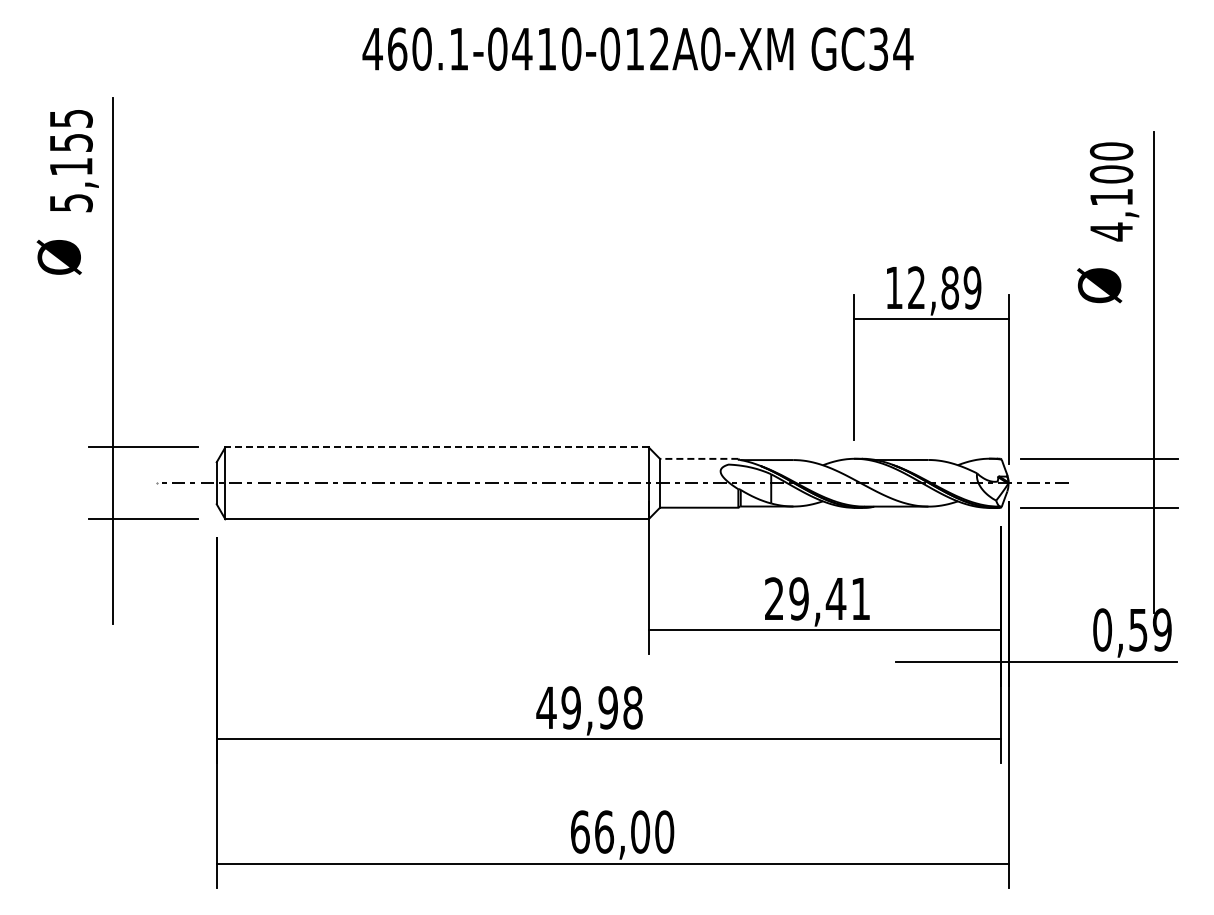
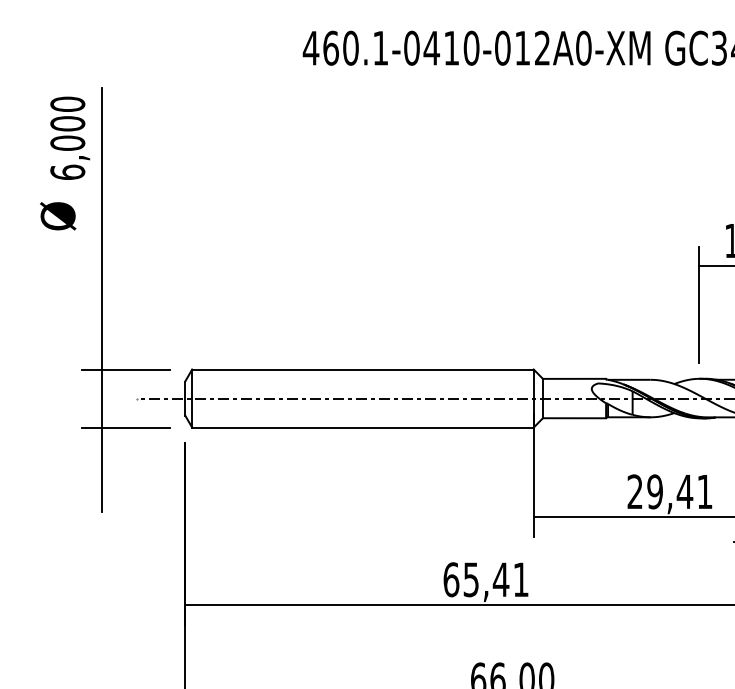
text: (70, 160) -> (67, 138), 5,155 -> 6,000
line: (437, 447) -> (363, 369), dashed -> solid
line: (698, 458) -> (573, 378), dashed -> solid
text: (589, 707) -> (485, 579), 49,98 -> 65,41

